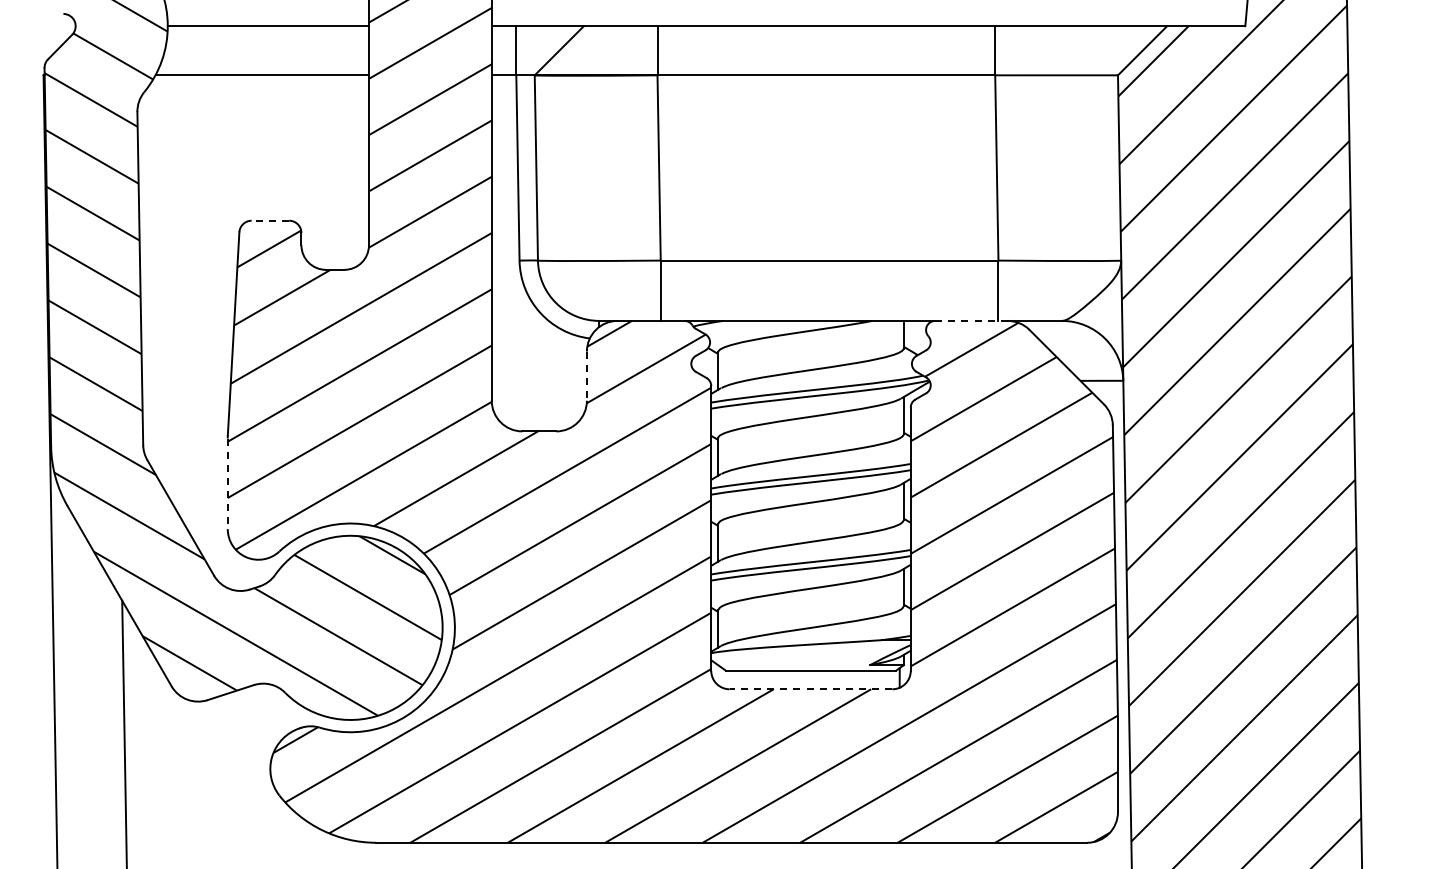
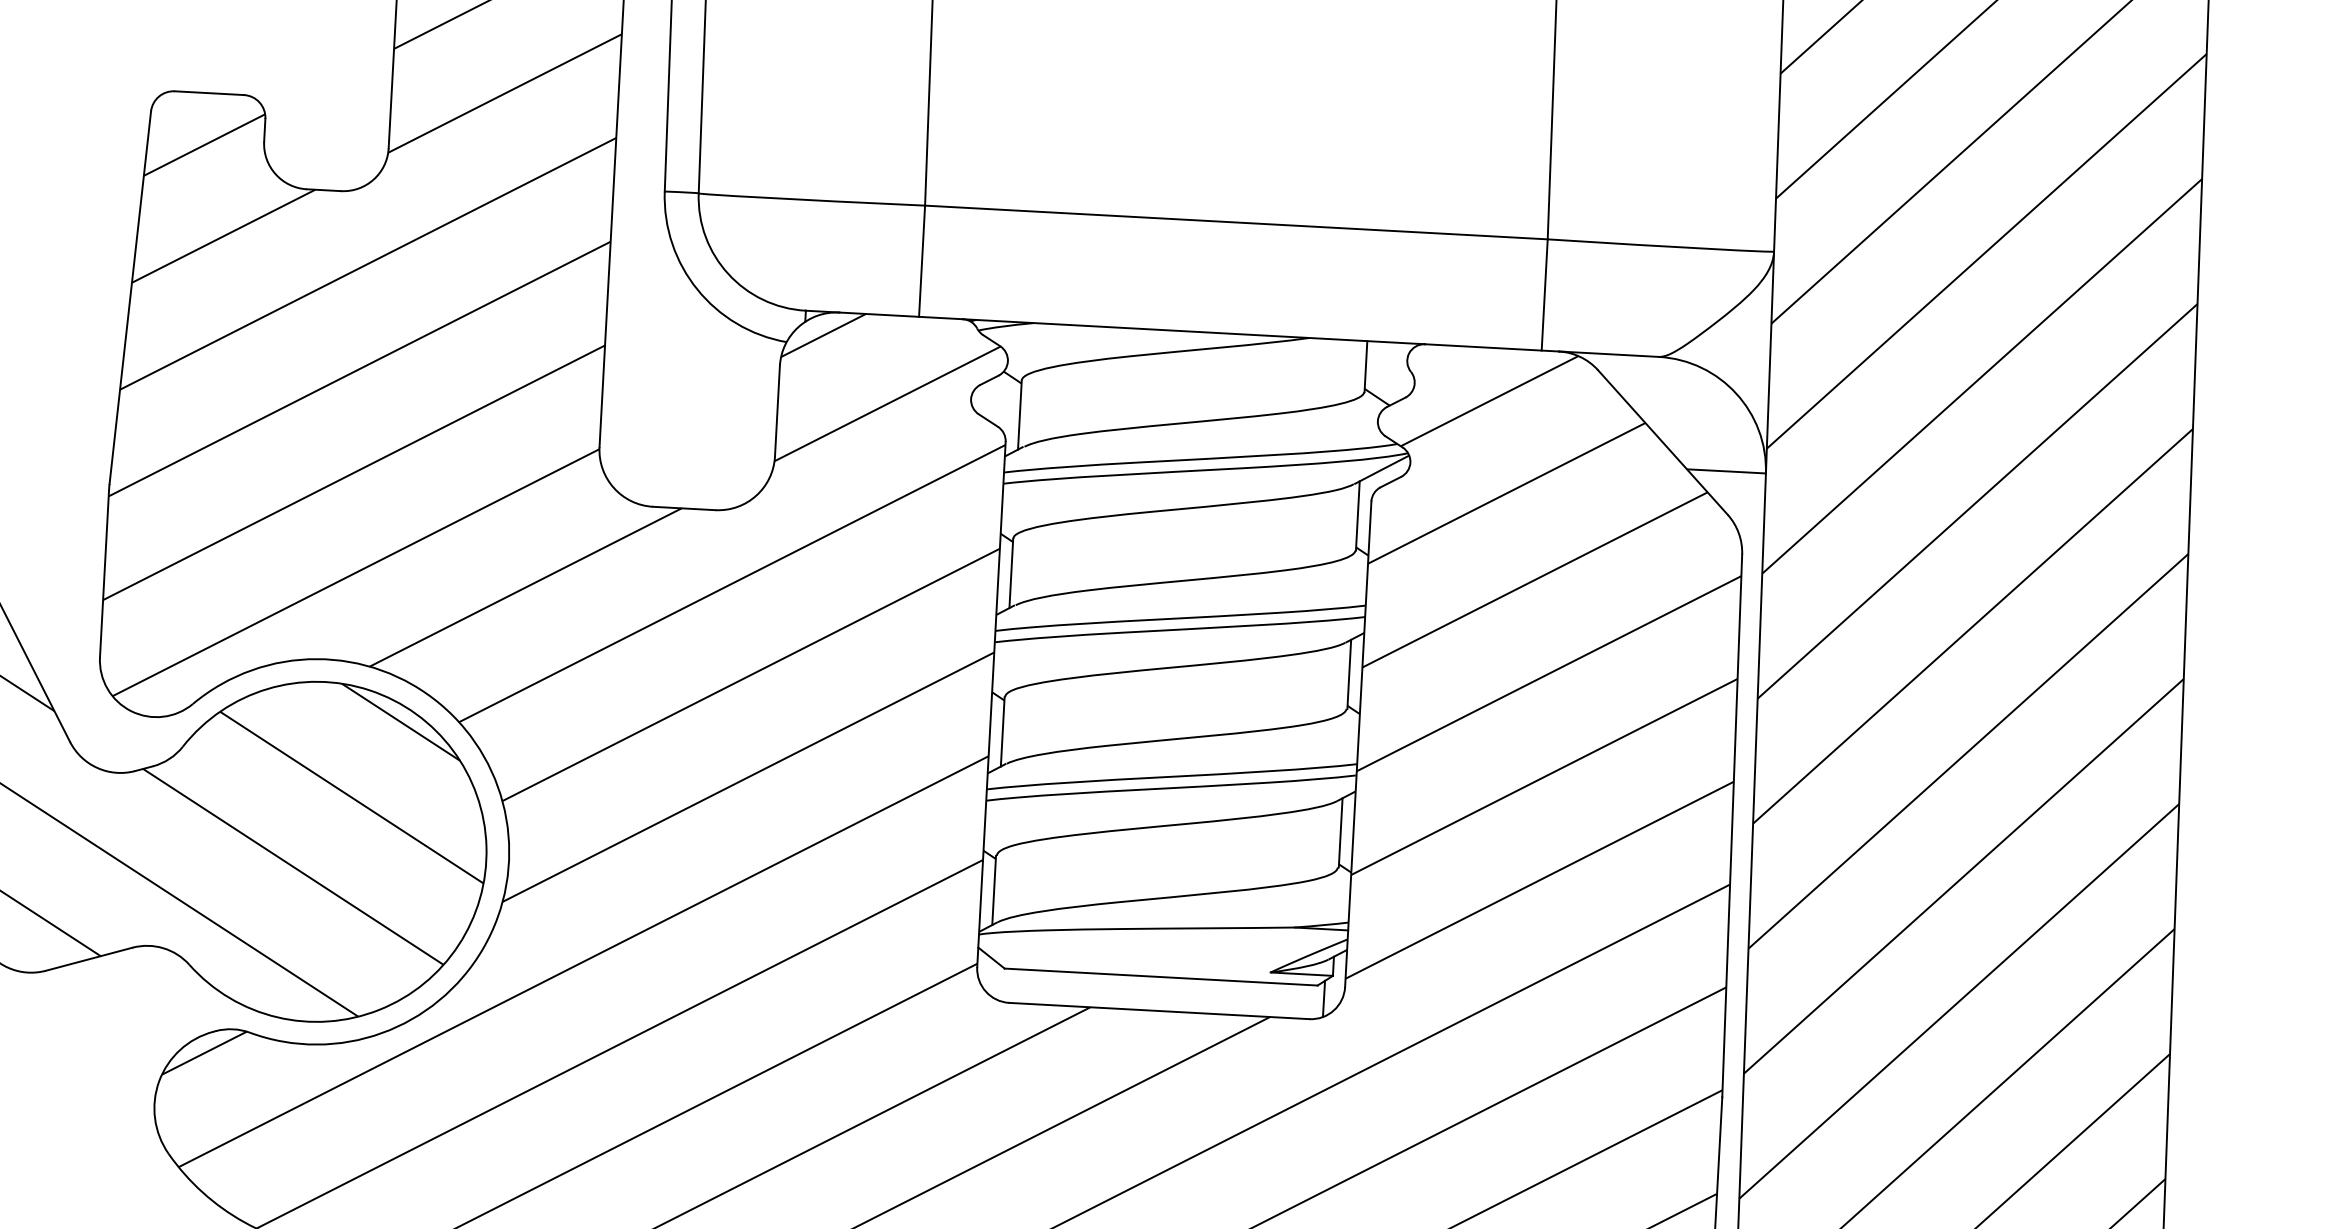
line: (270, 220) -> (209, 92), dashed -> solid
line: (971, 320) -> (1492, 347), dashed -> solid
line: (586, 376) -> (776, 411), dashed -> solid
line: (227, 484) -> (103, 575), dashed -> solid
line: (810, 689) -> (1158, 1011), dashed -> solid

